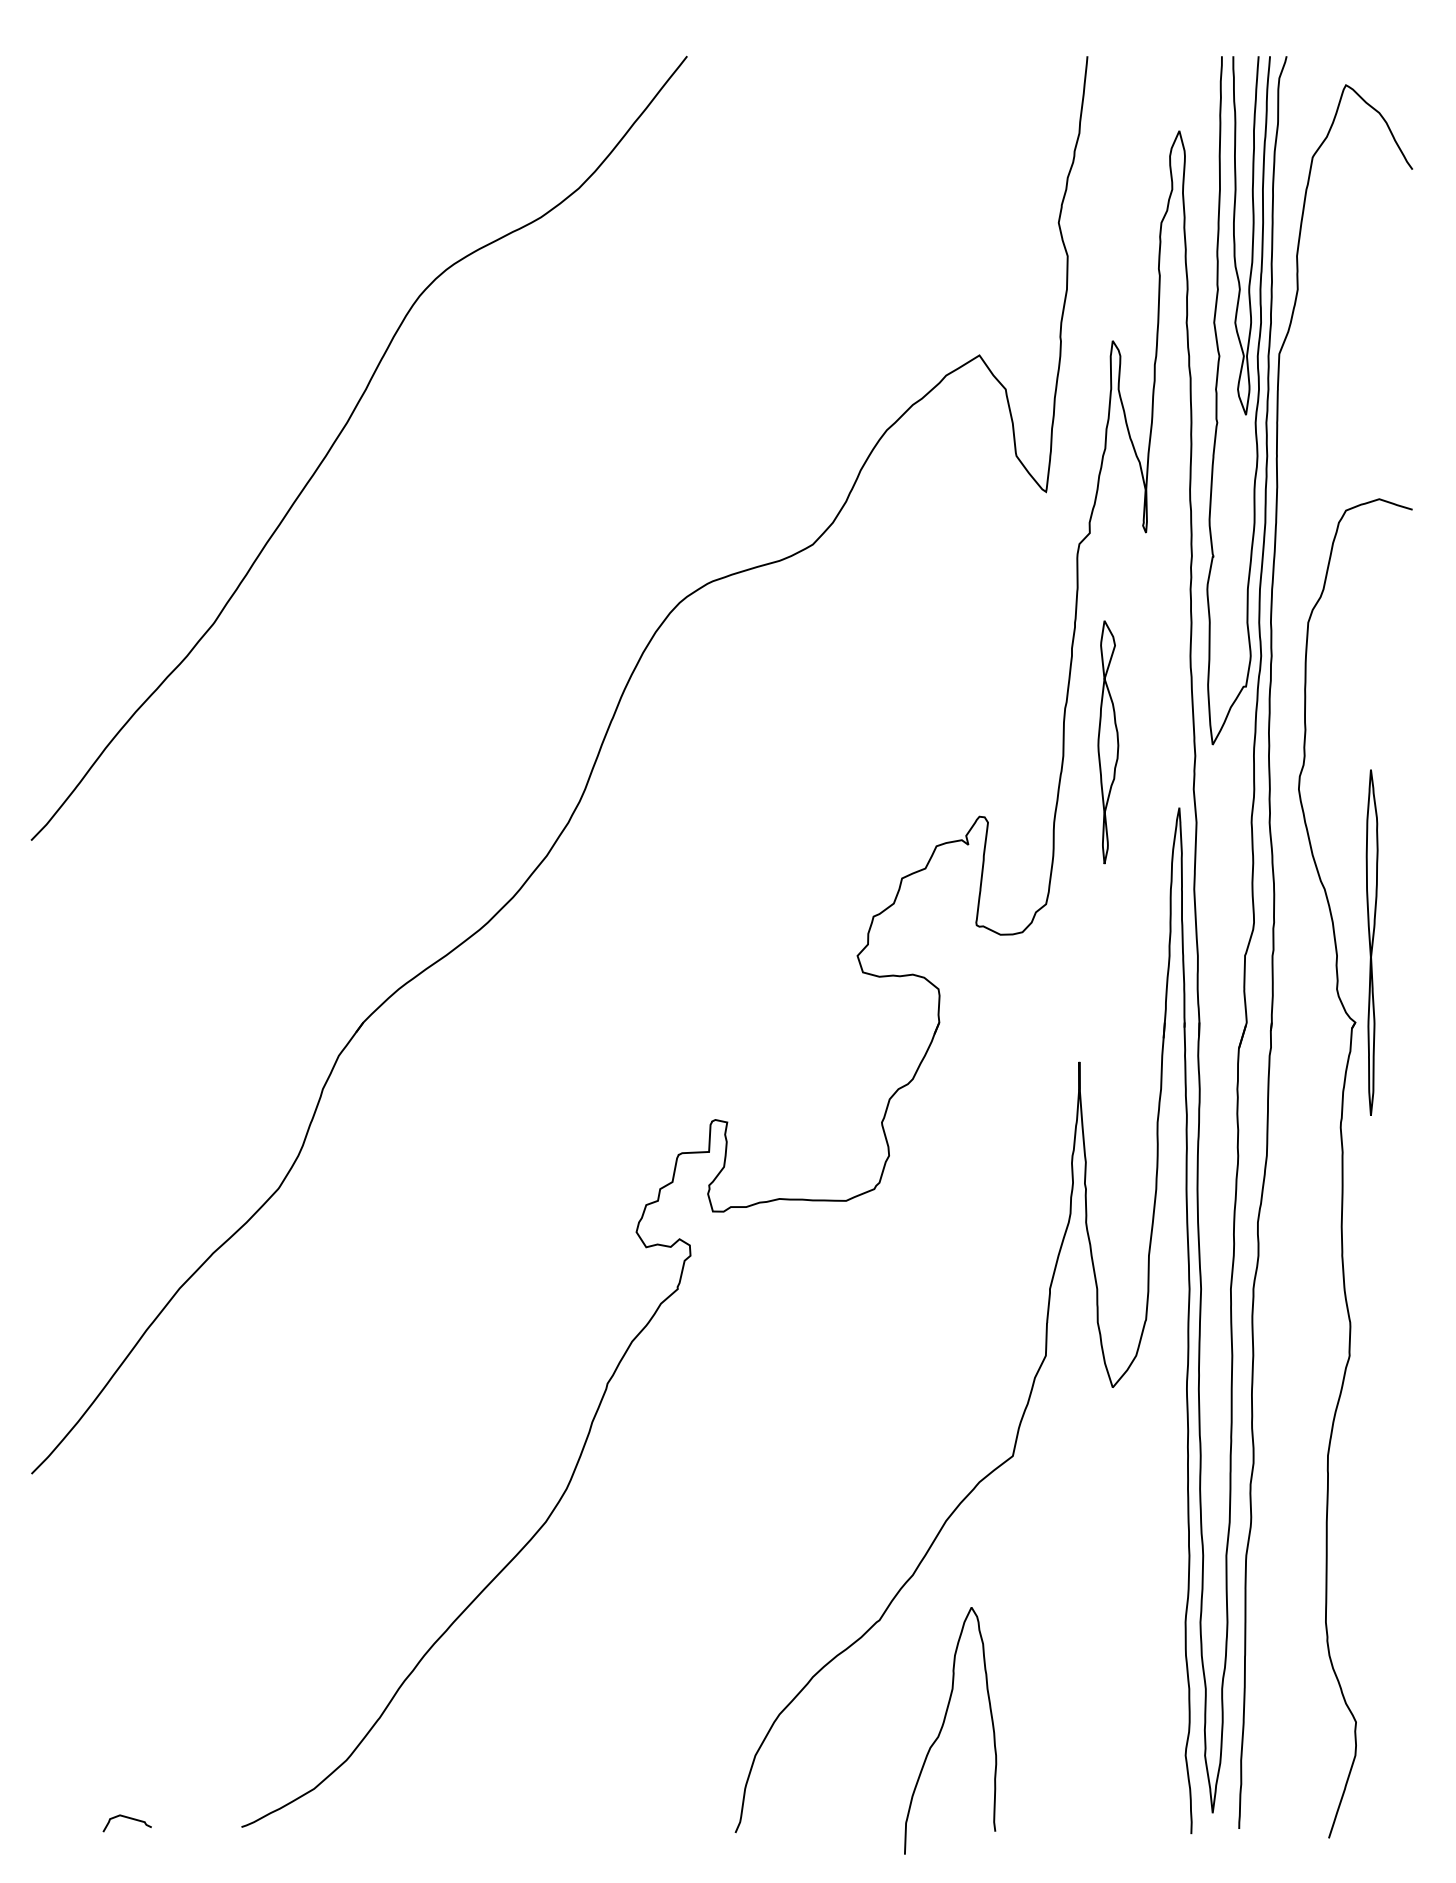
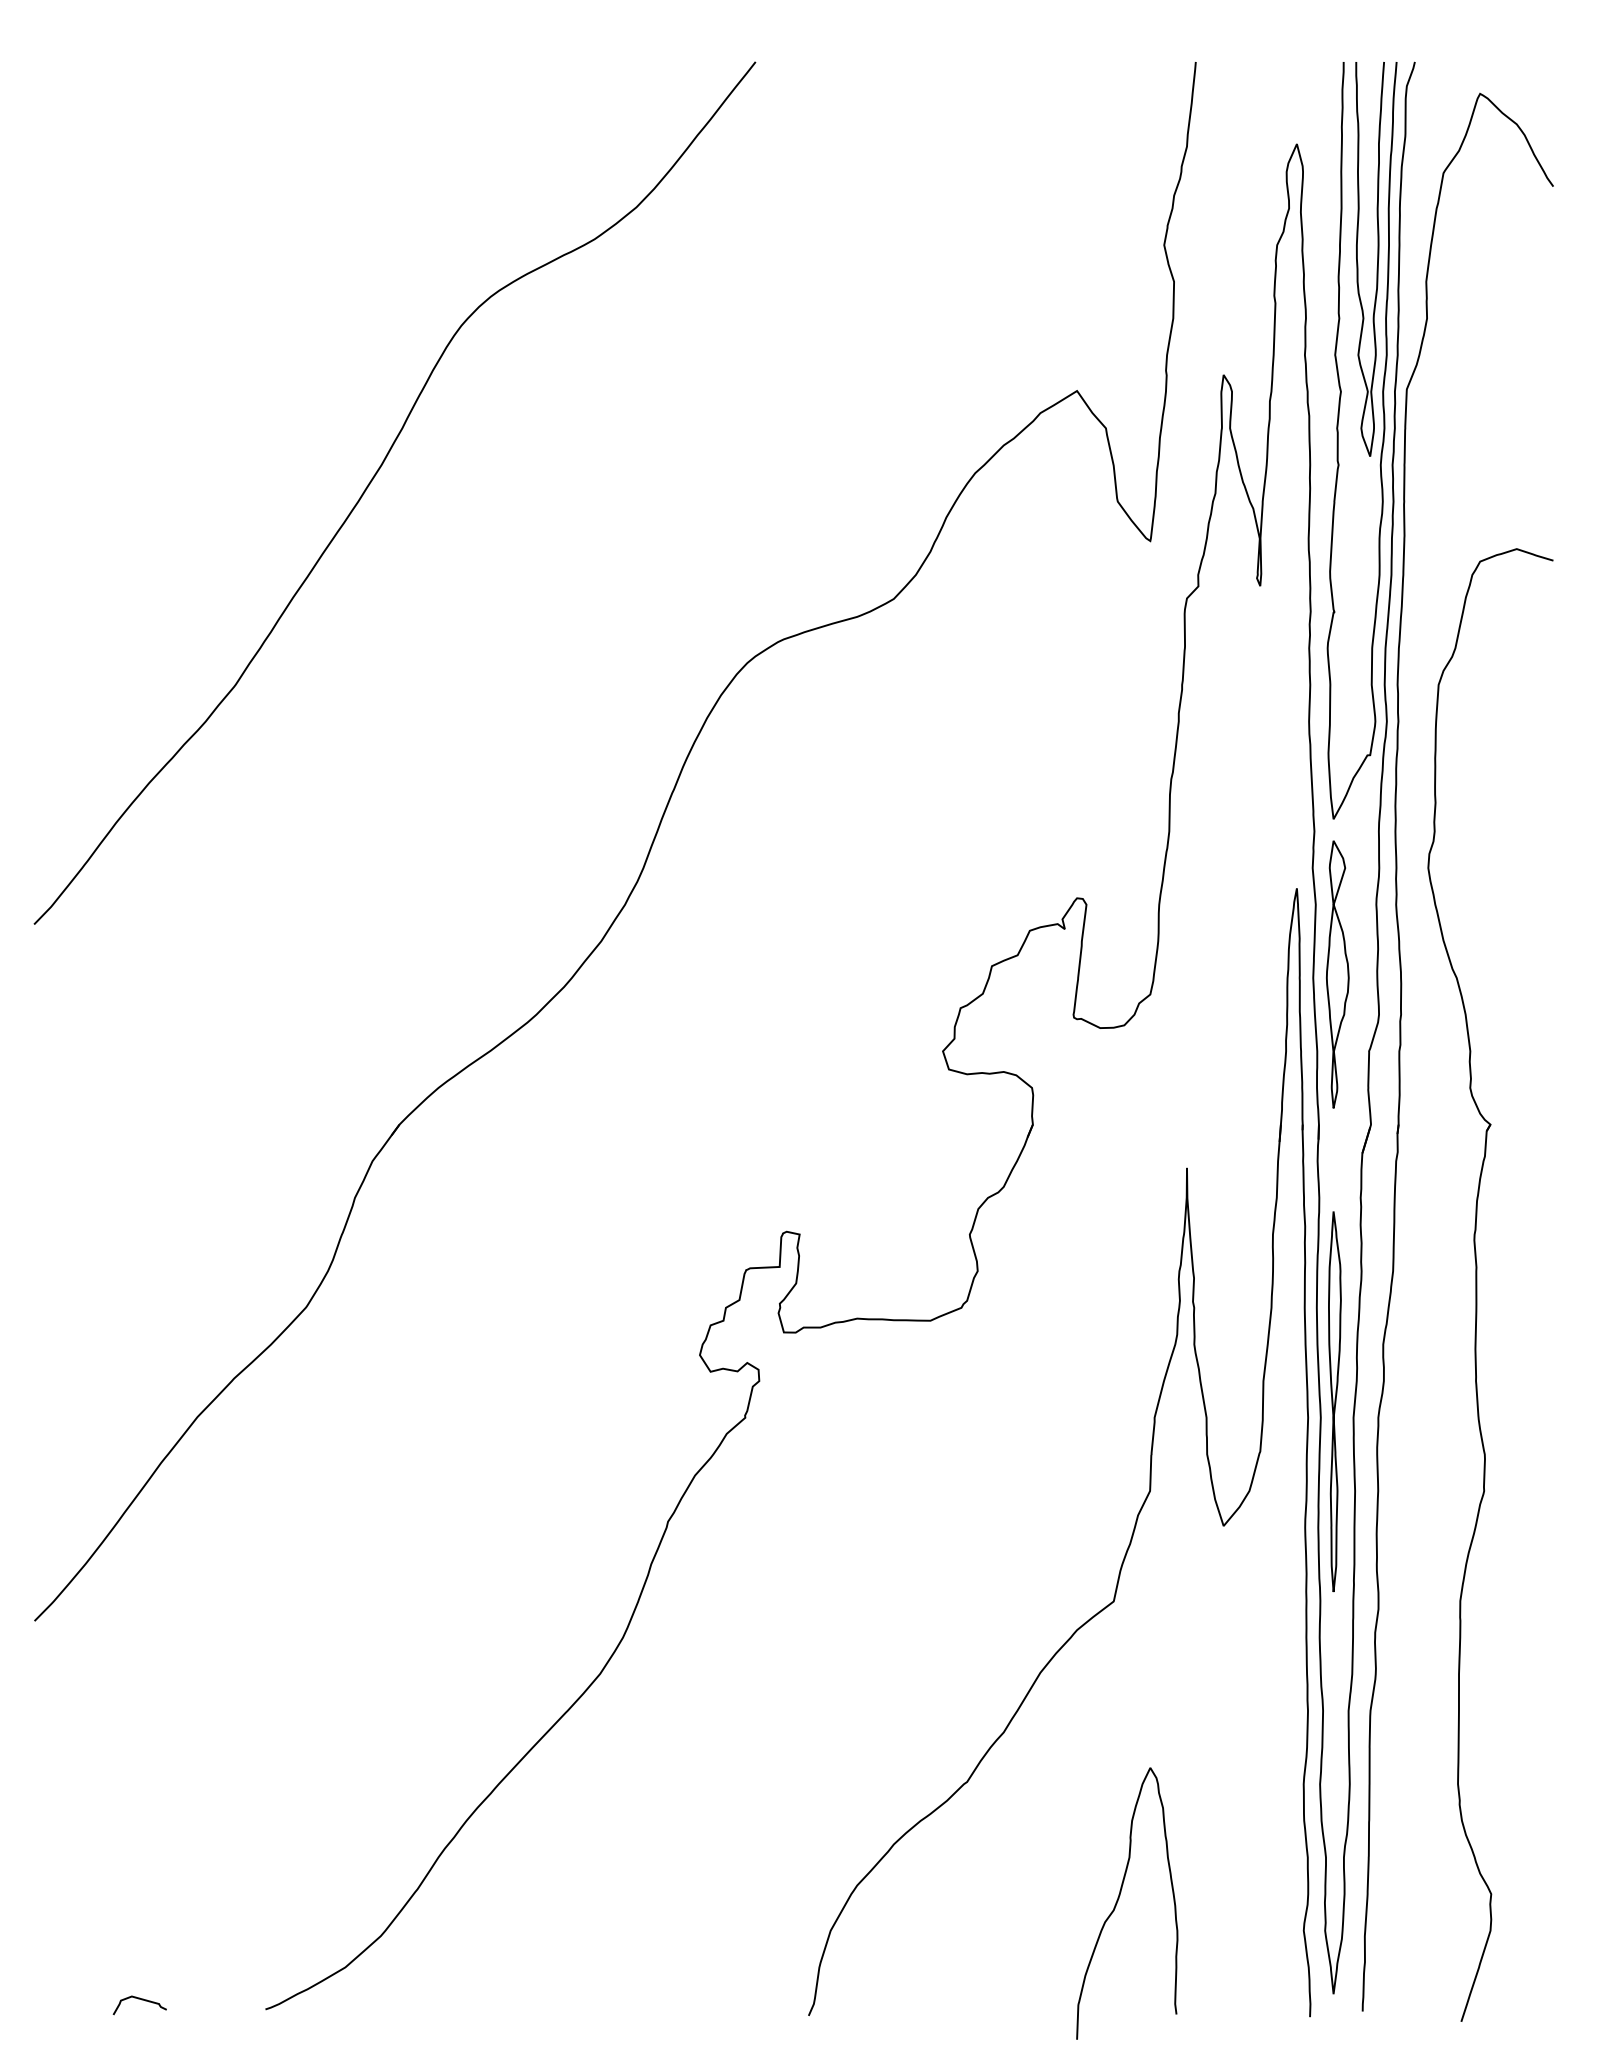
part: (1108, 742) -> (1337, 974), moved
part: (1371, 942) -> (1334, 1401), moved
curve: (942, 1728) -> (1118, 1901), moved

